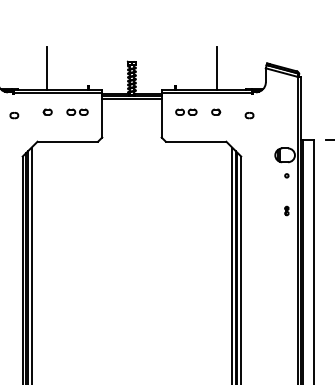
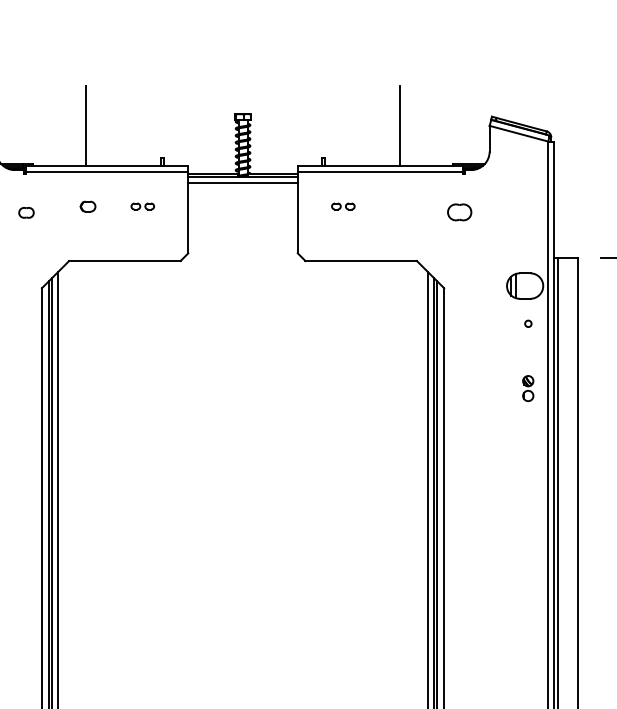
part: (77, 111) -> (142, 205), size x0.6
part: (186, 111) -> (343, 205), size x0.6
part: (216, 111) -> (398, 205), removed
part: (249, 115) -> (459, 212), size x1.6
part: (286, 210) -> (527, 387), size x1.6

